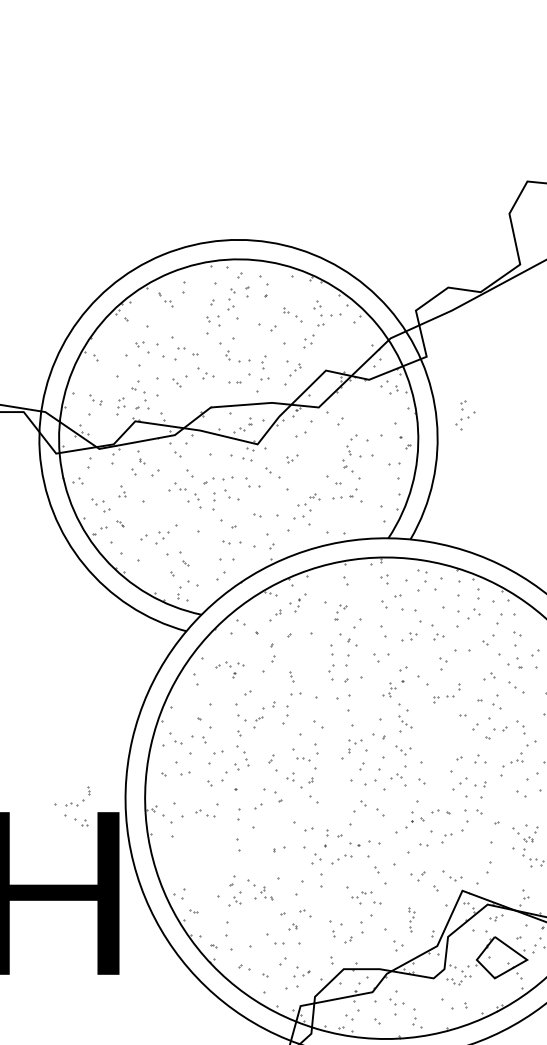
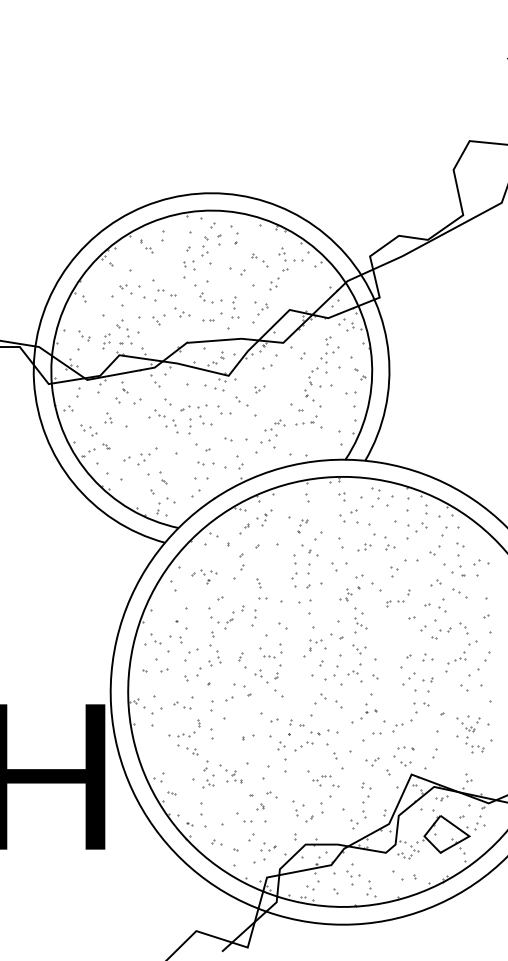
part: (464, 414) -> (329, 349), moved
part: (72, 806) -> (184, 737), moved
part: (439, 812) -> (405, 748), moved
part: (411, 919) -> (366, 800), size x1.67

